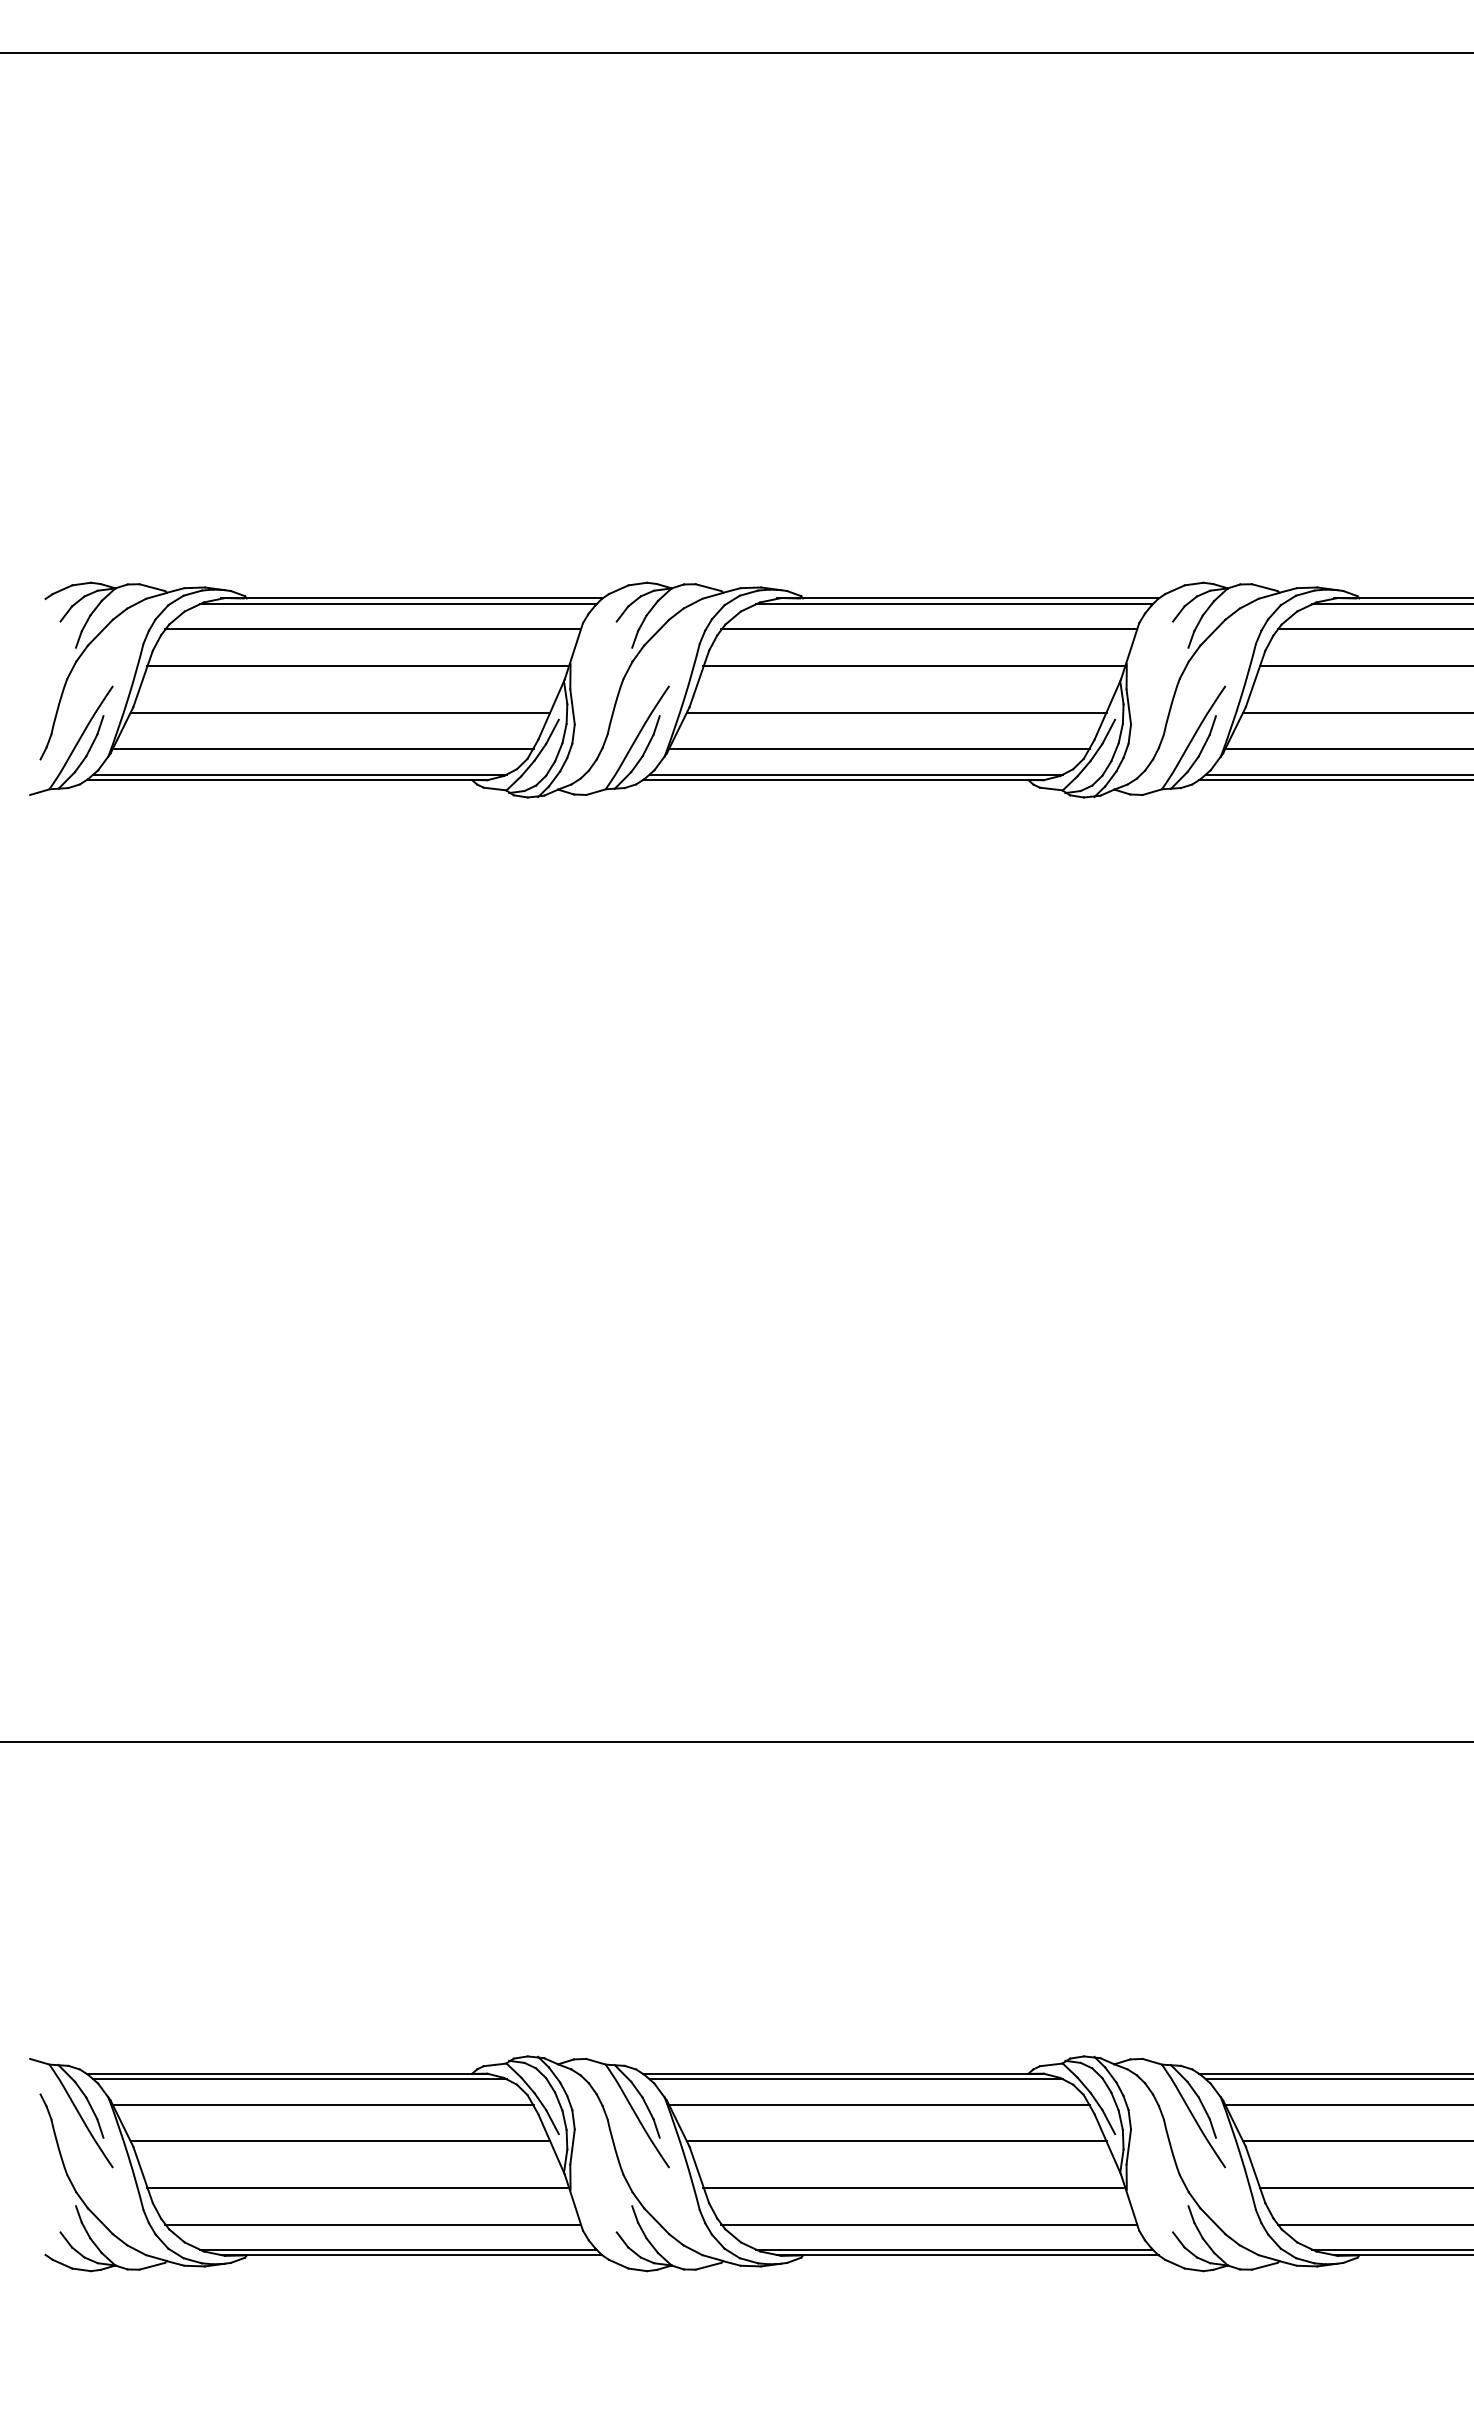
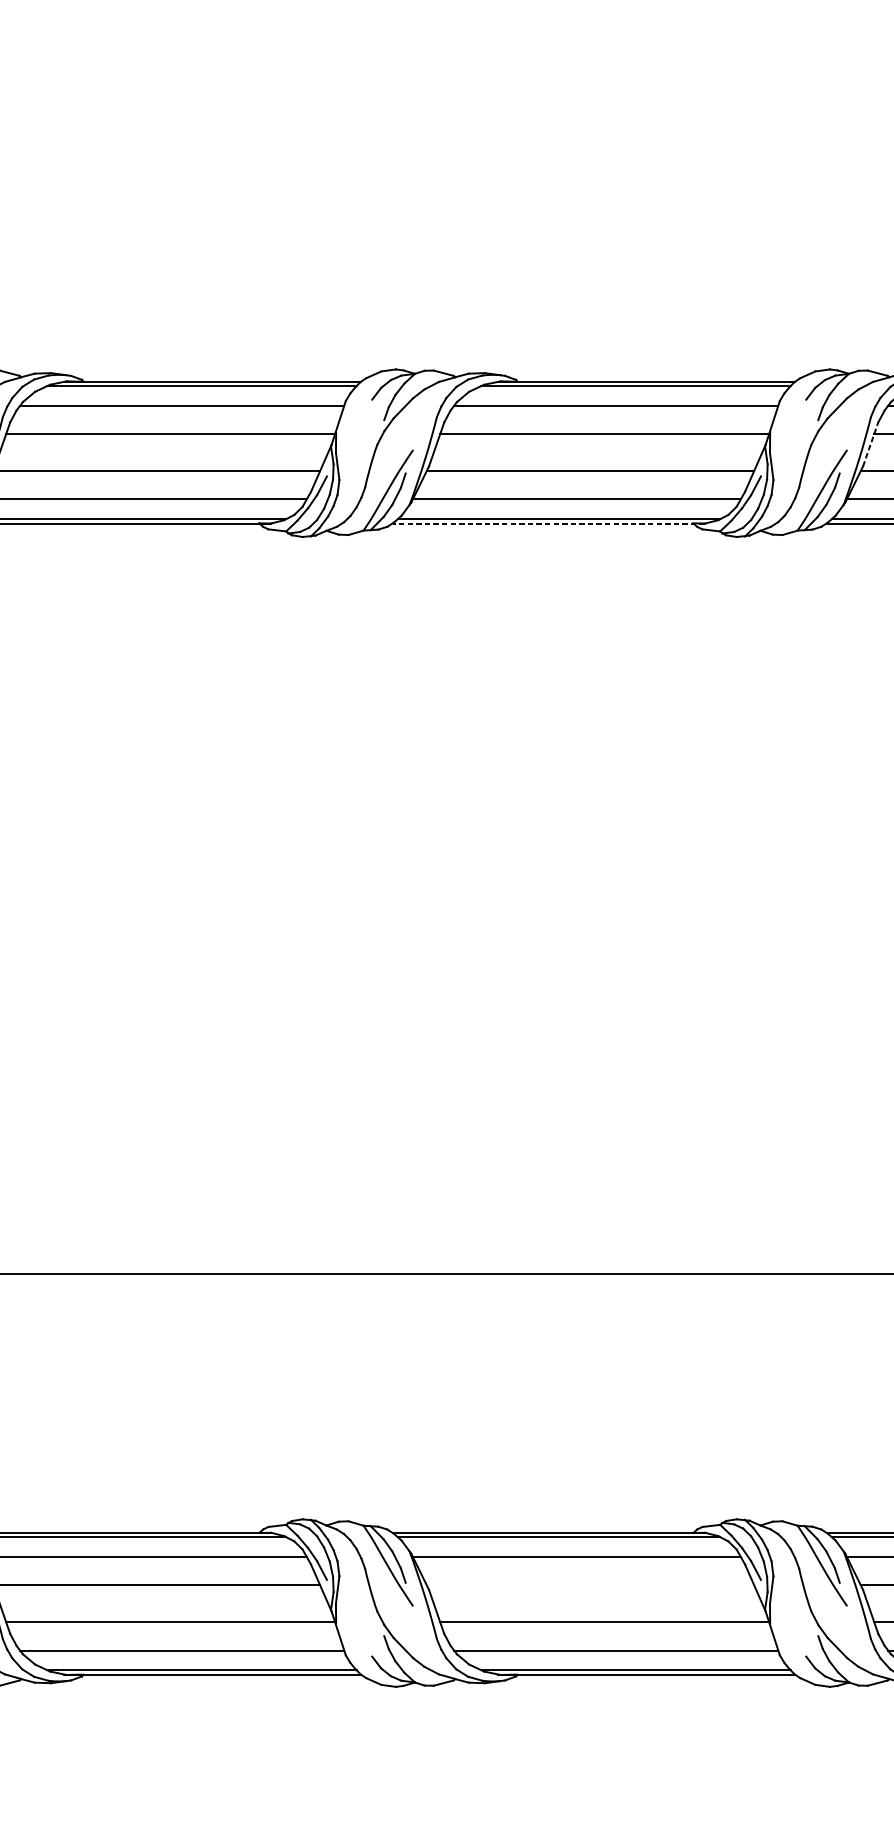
line: (1255, 678) -> (870, 444), solid -> dashed
line: (842, 780) -> (548, 523), solid -> dashed
line: (896, 2140) -> (590, 1584), removed

